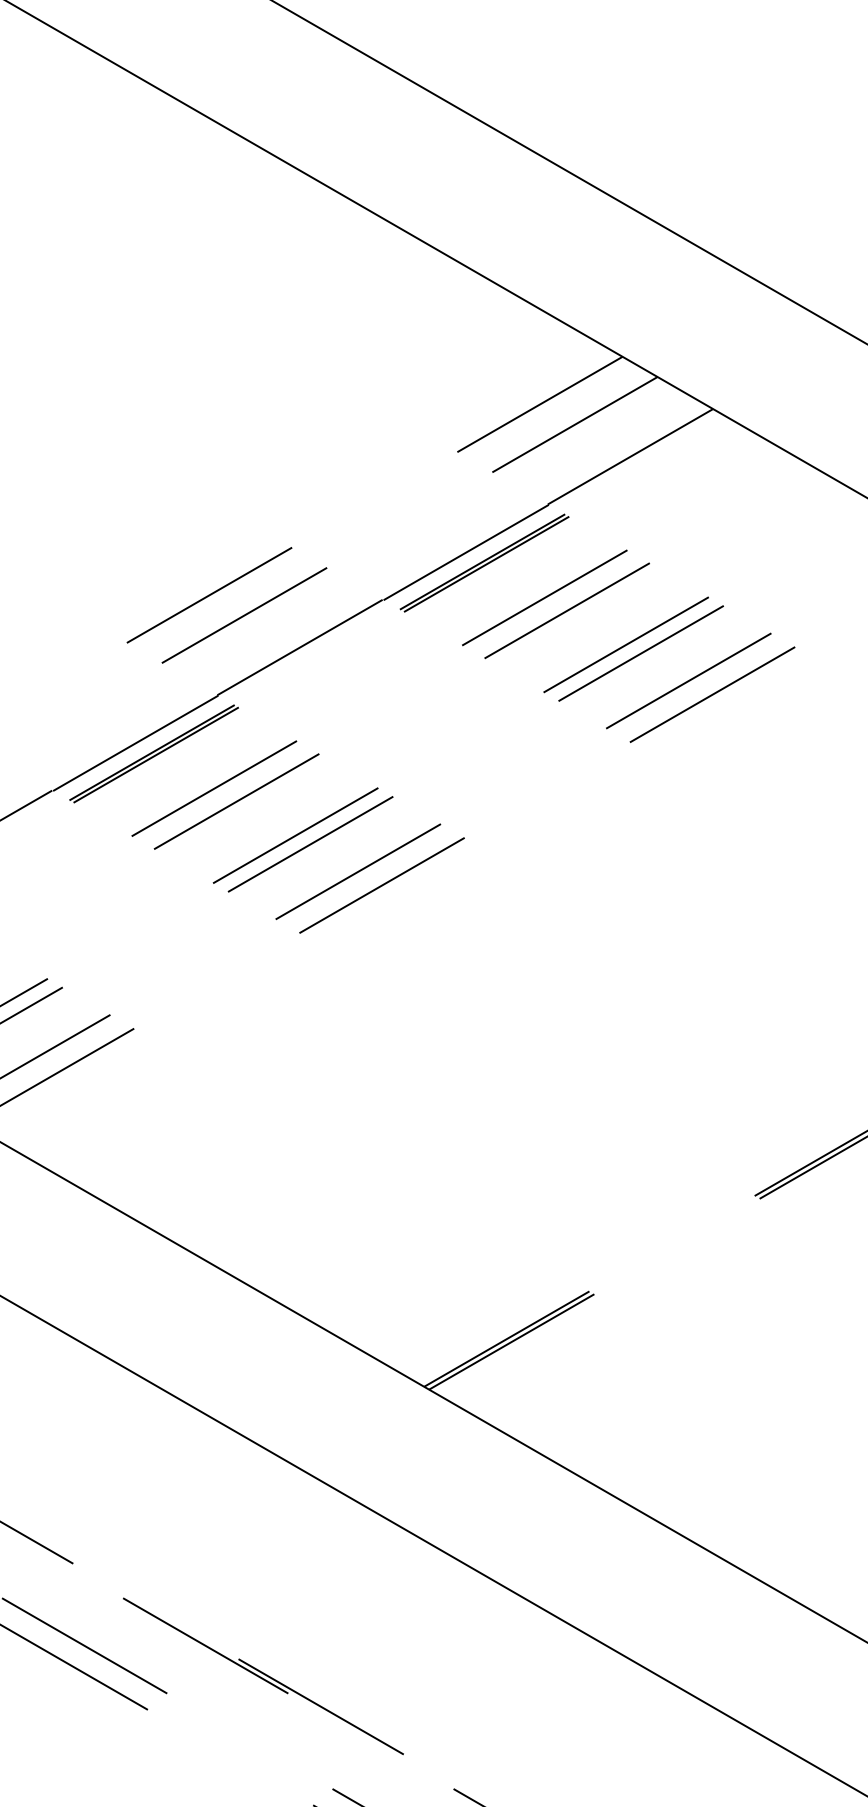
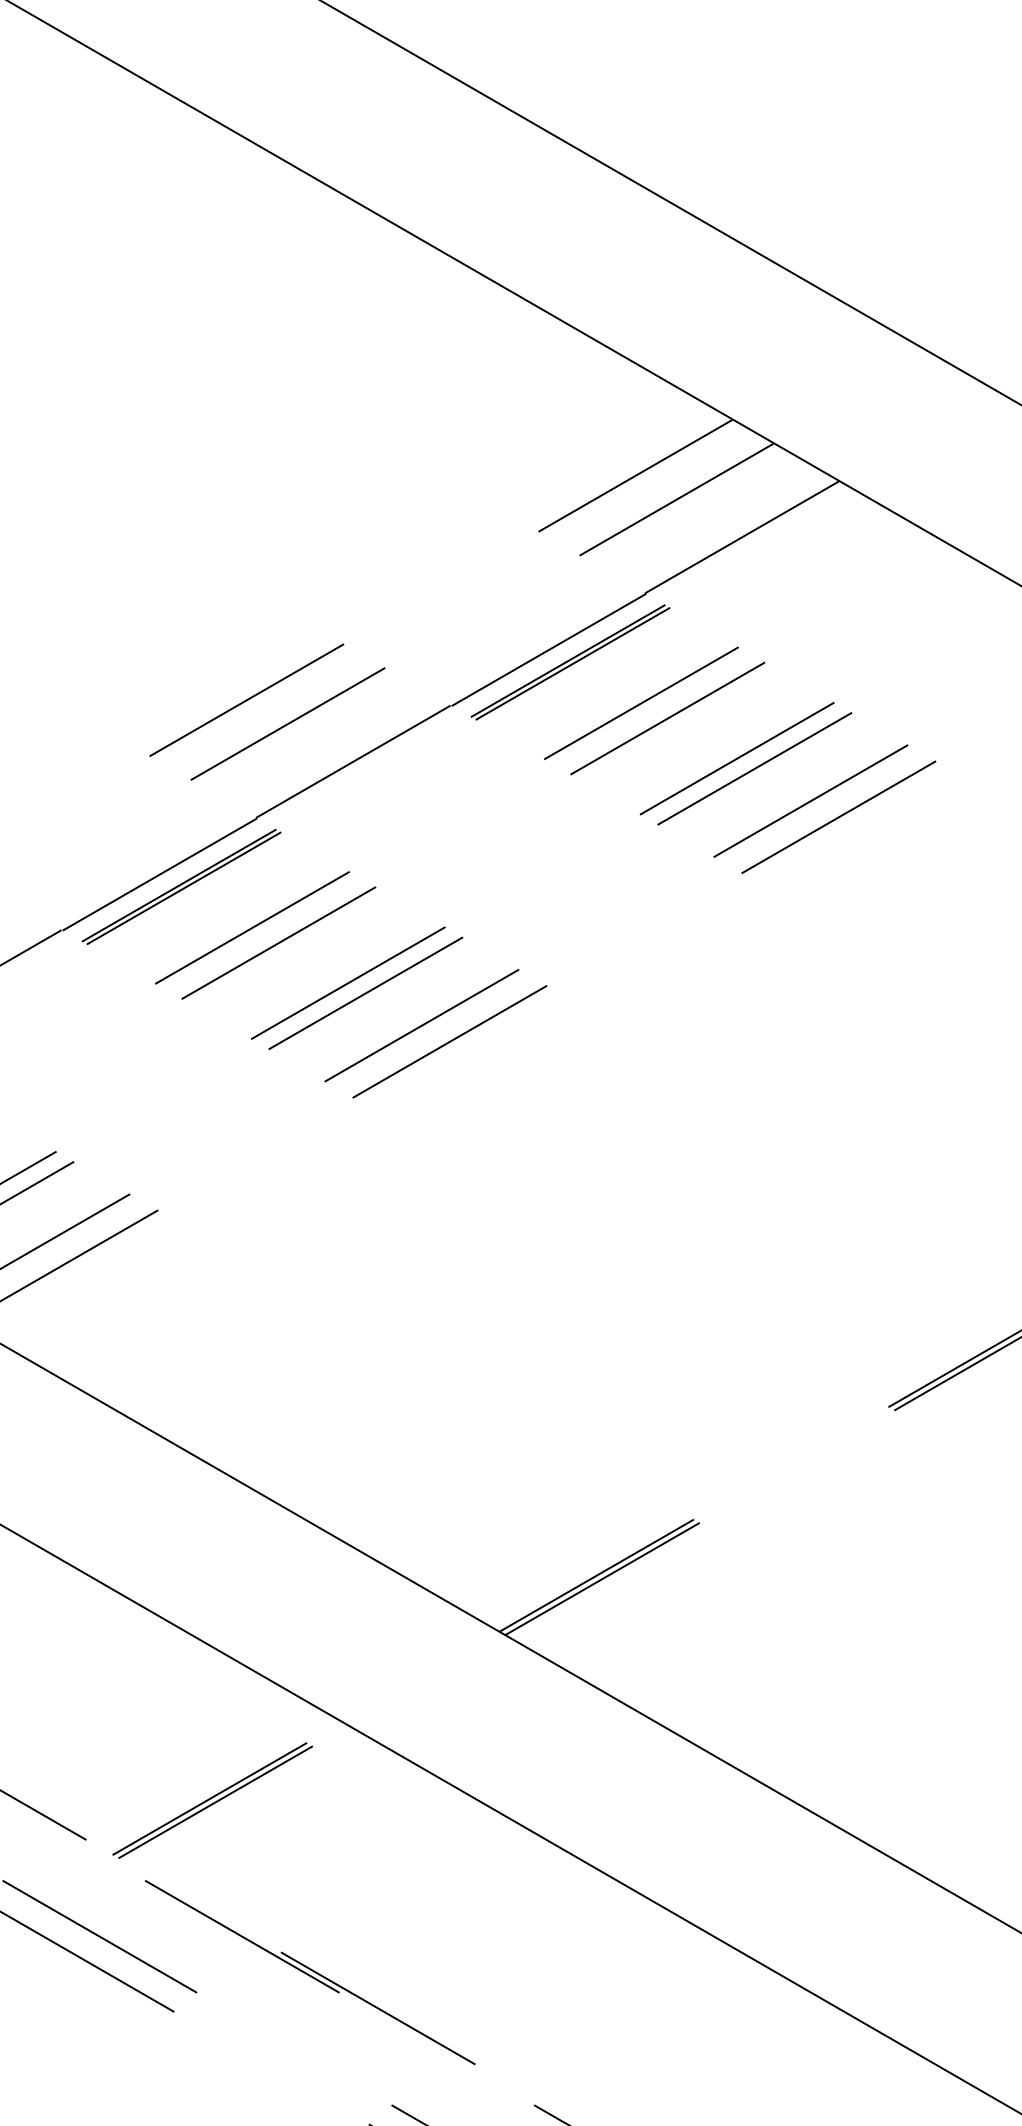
part: (180, 1530) -> (212, 1800), added

